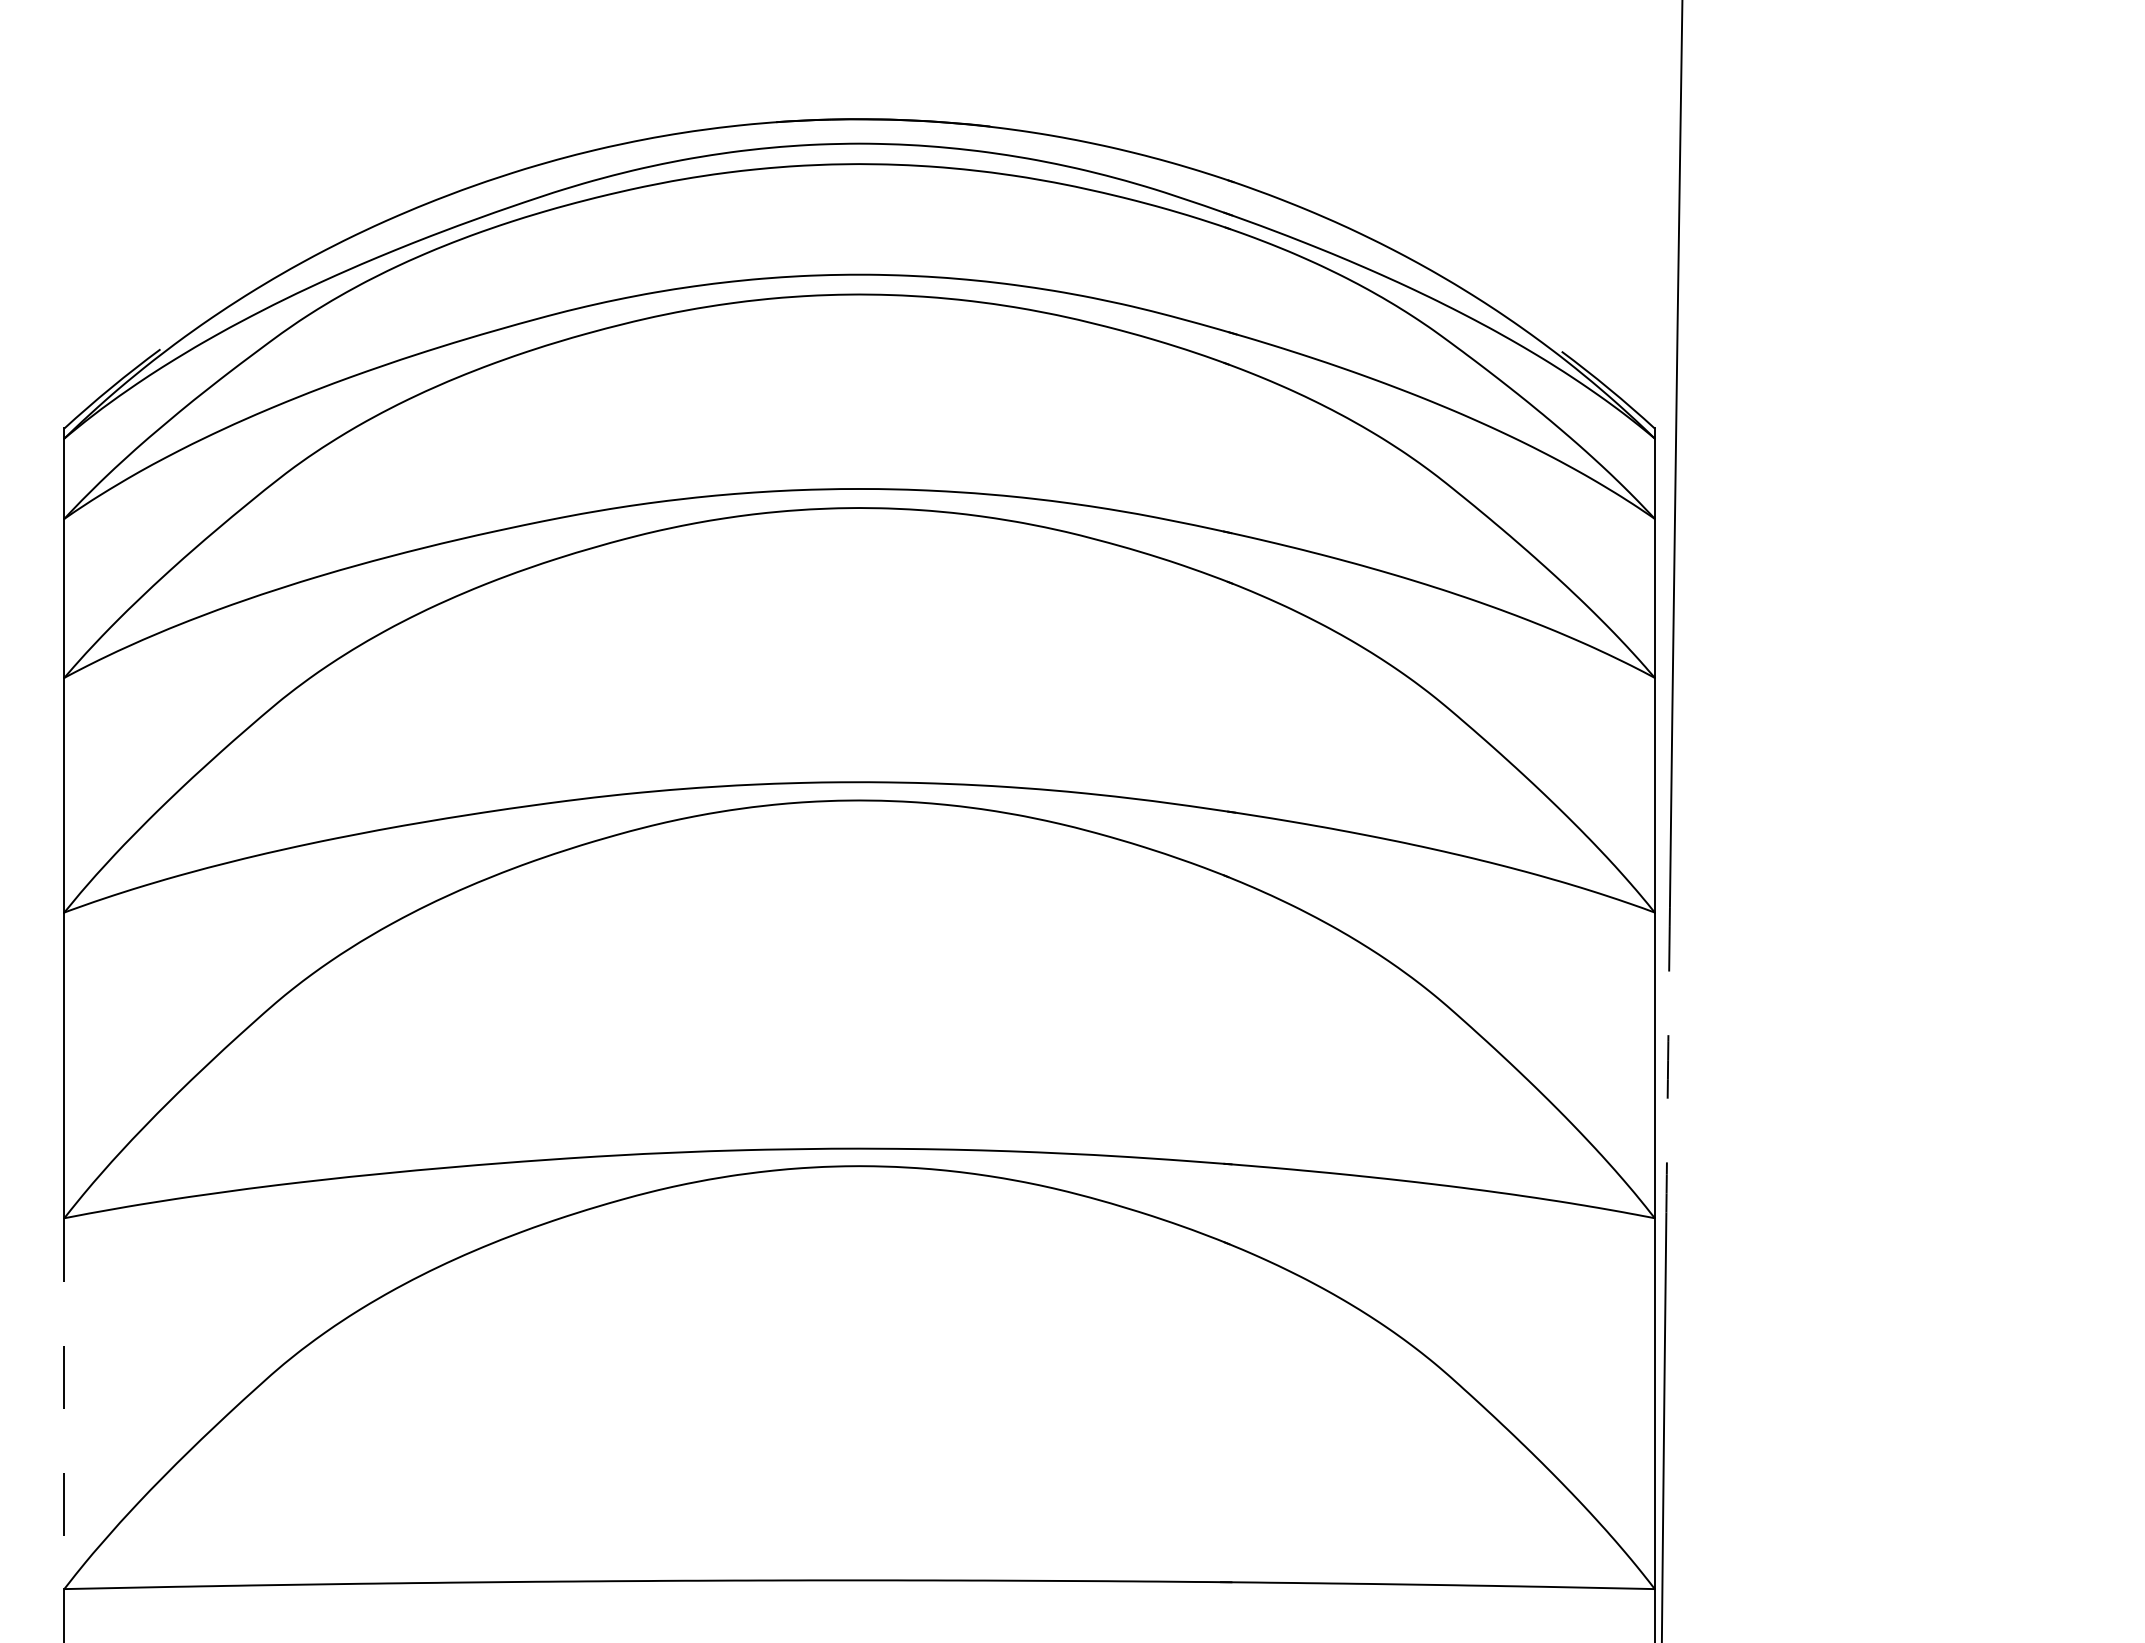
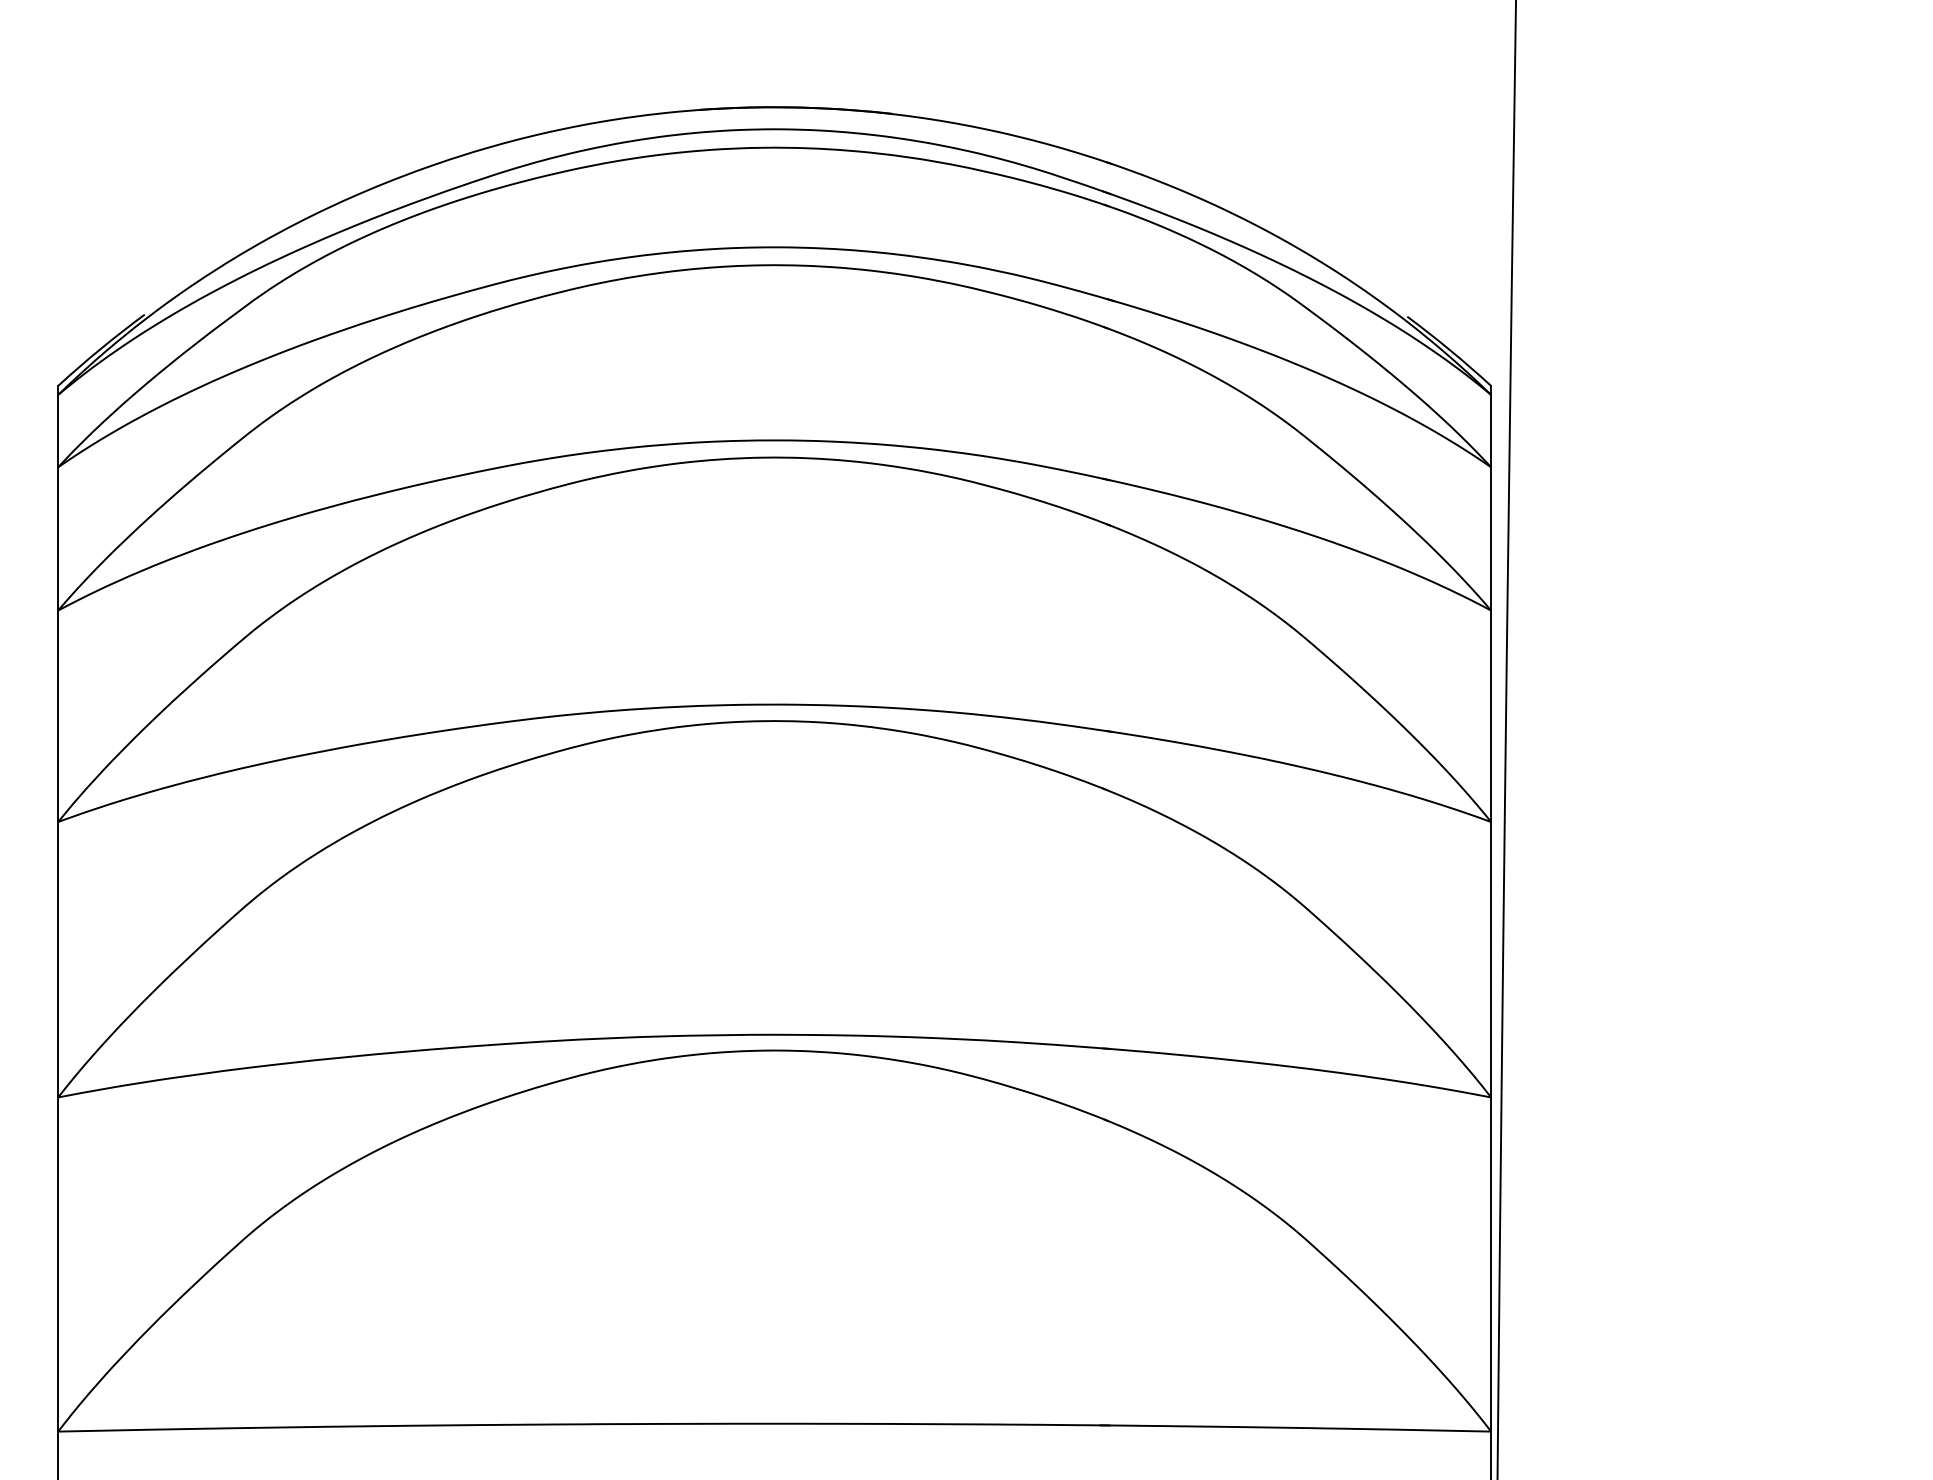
arc: (1668, 1060) -> (1503, 955), dashed -> solid
line: (64, 1404) -> (58, 1265), dashed -> solid

